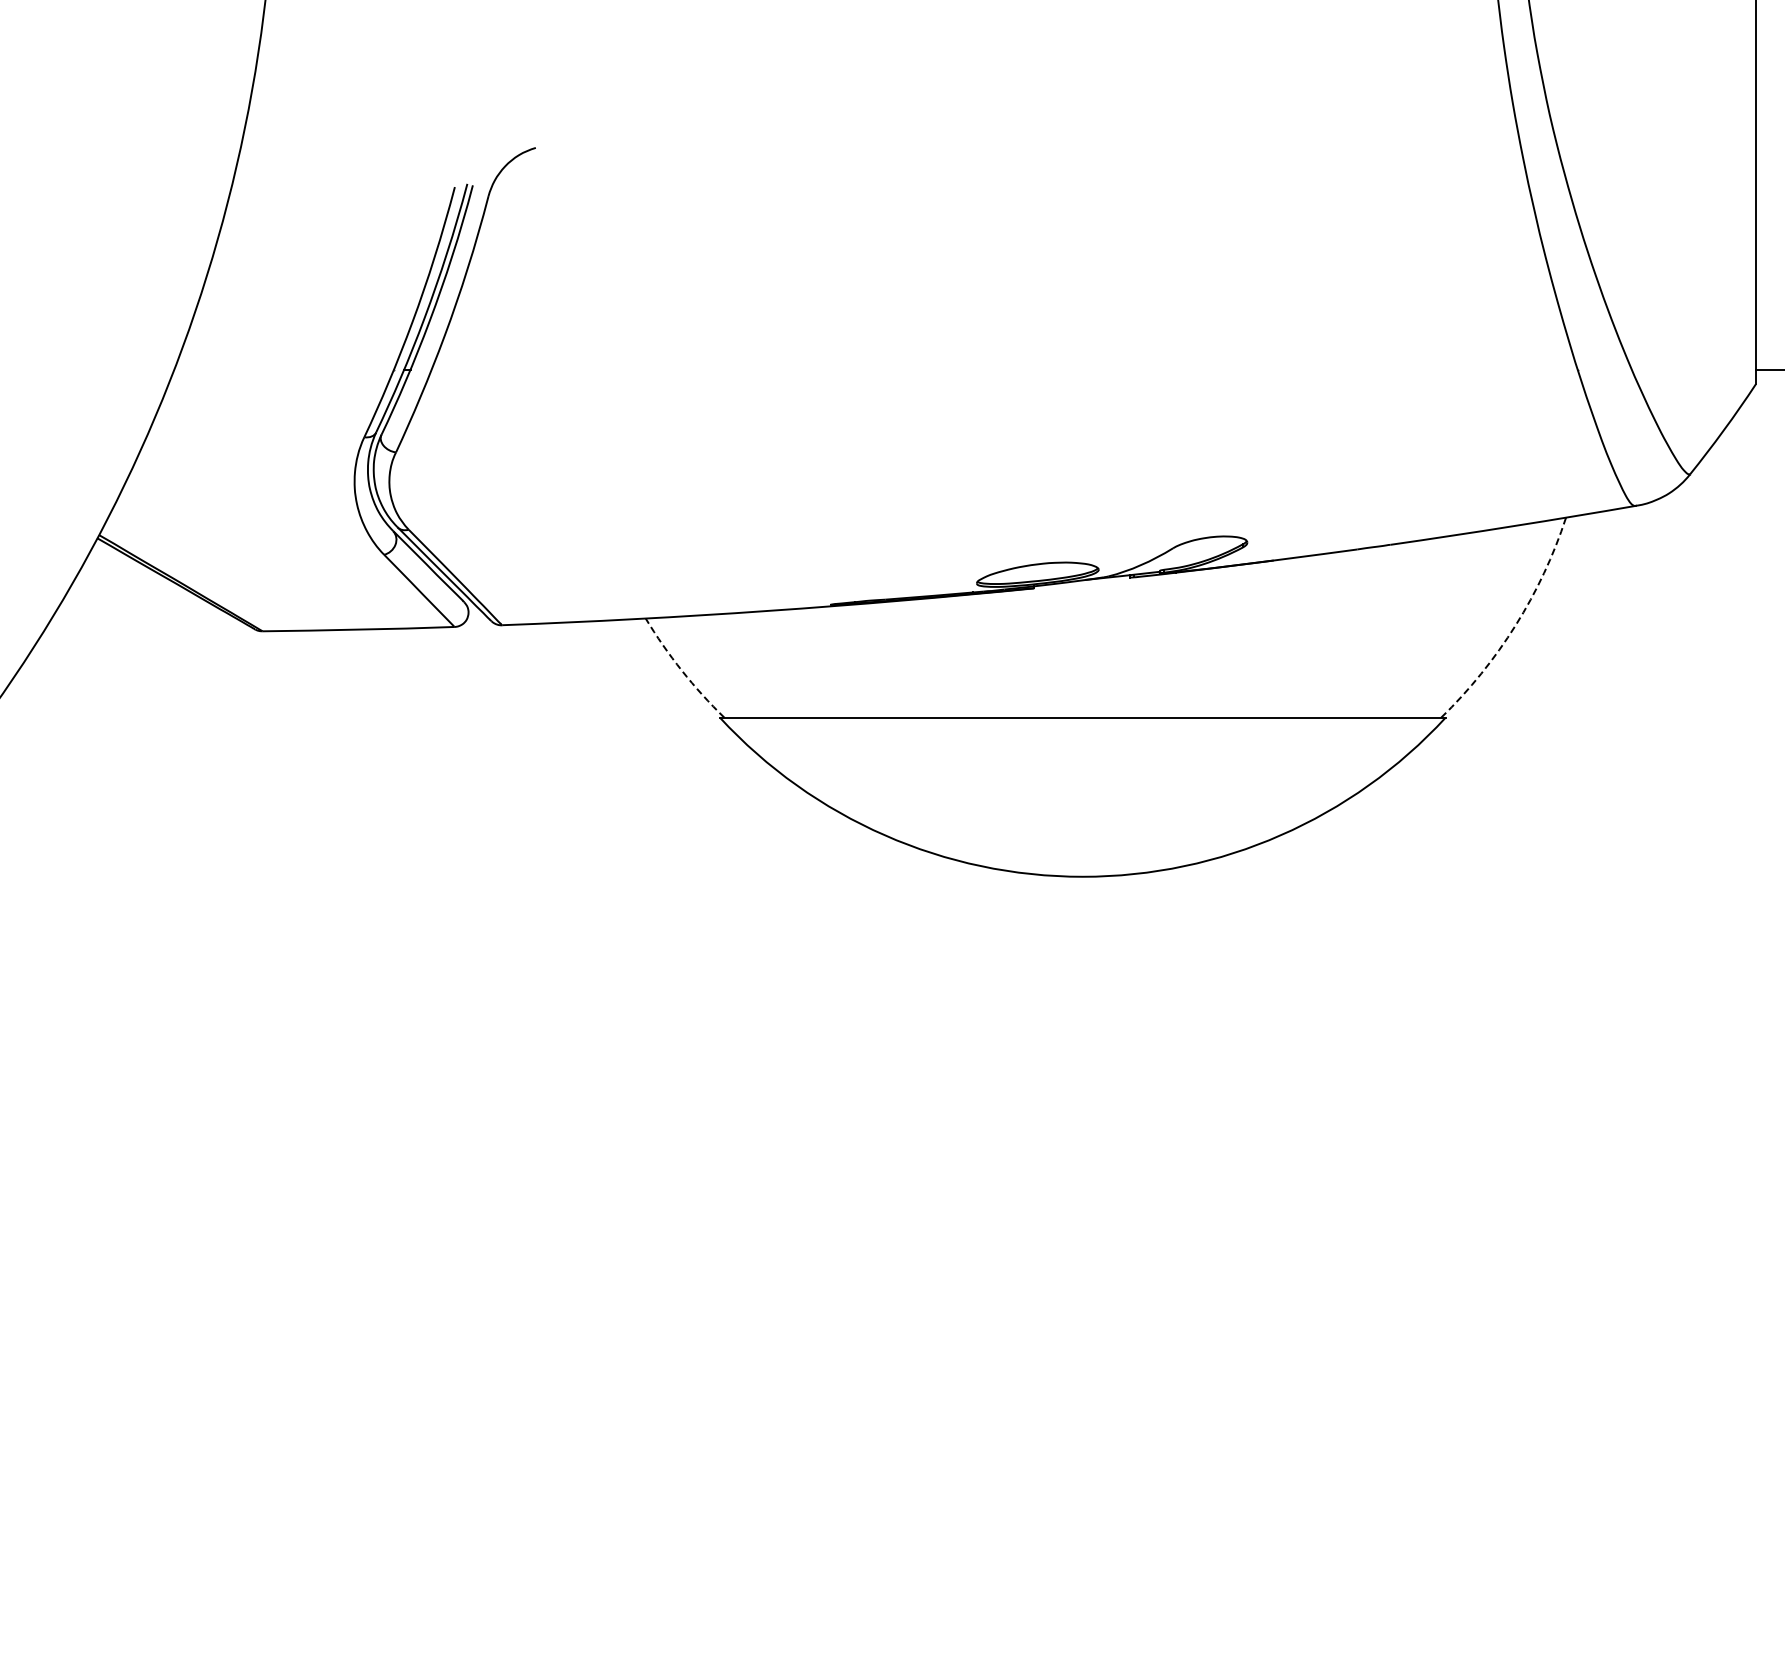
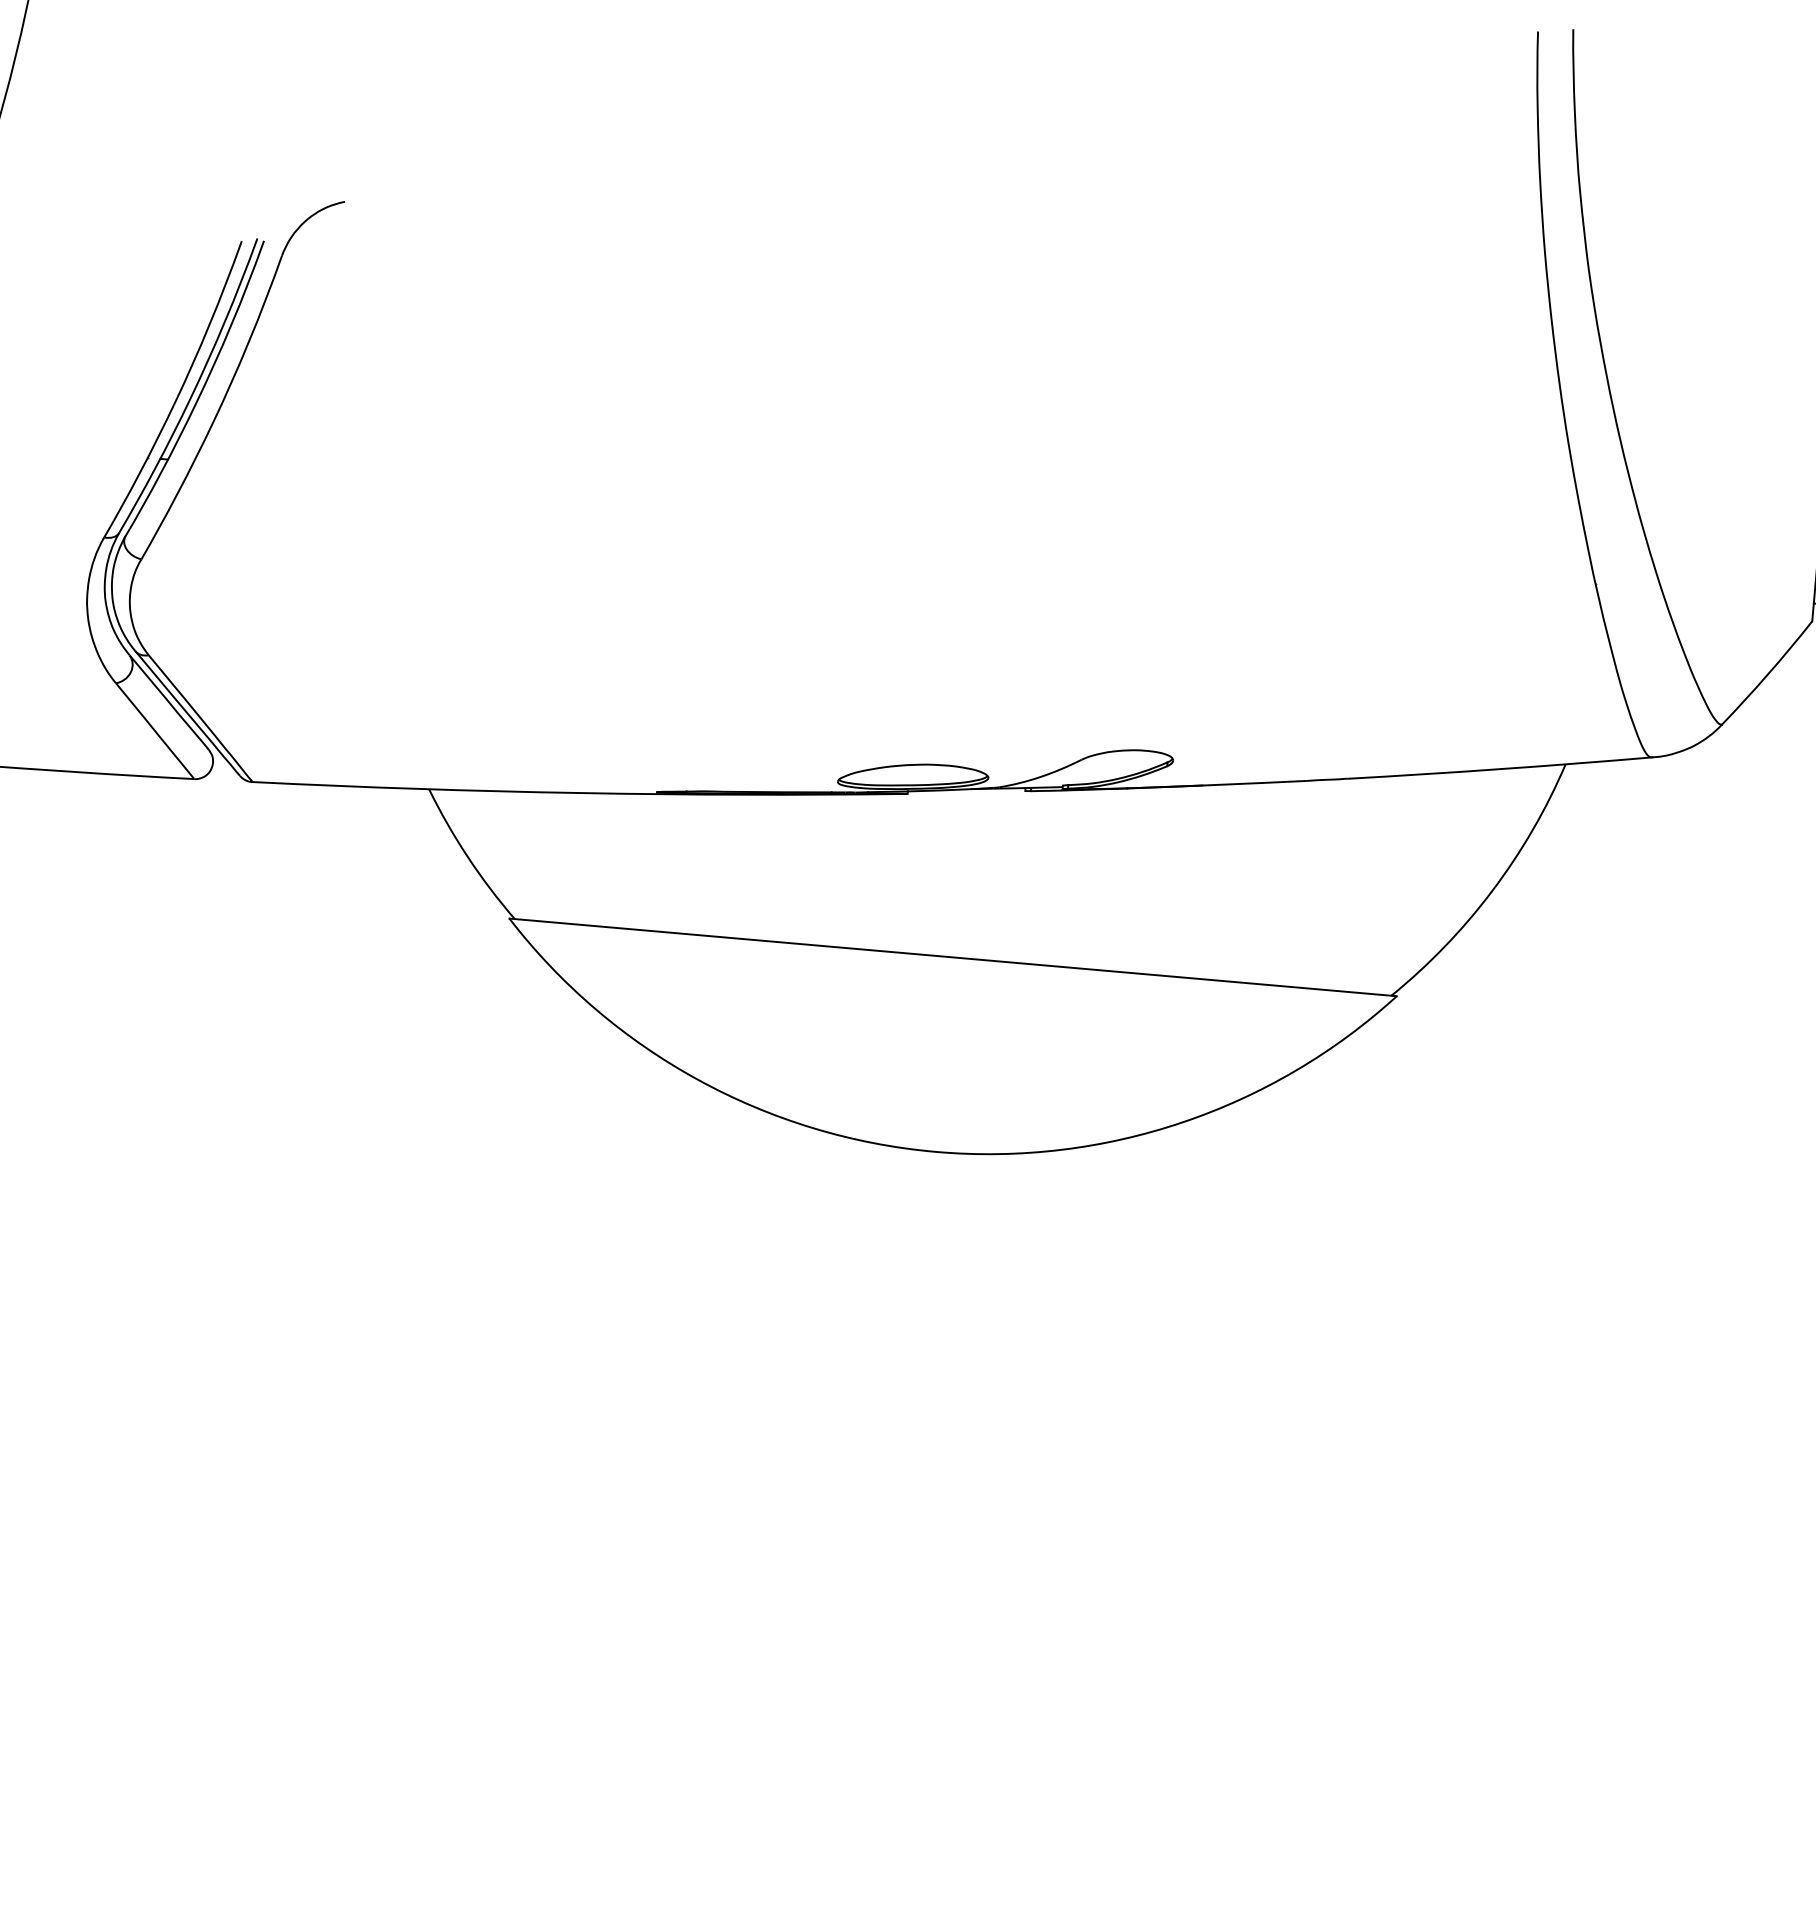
arc: (1515, 625) -> (1492, 890), dashed -> solid
arc: (681, 670) -> (467, 856), dashed -> solid

